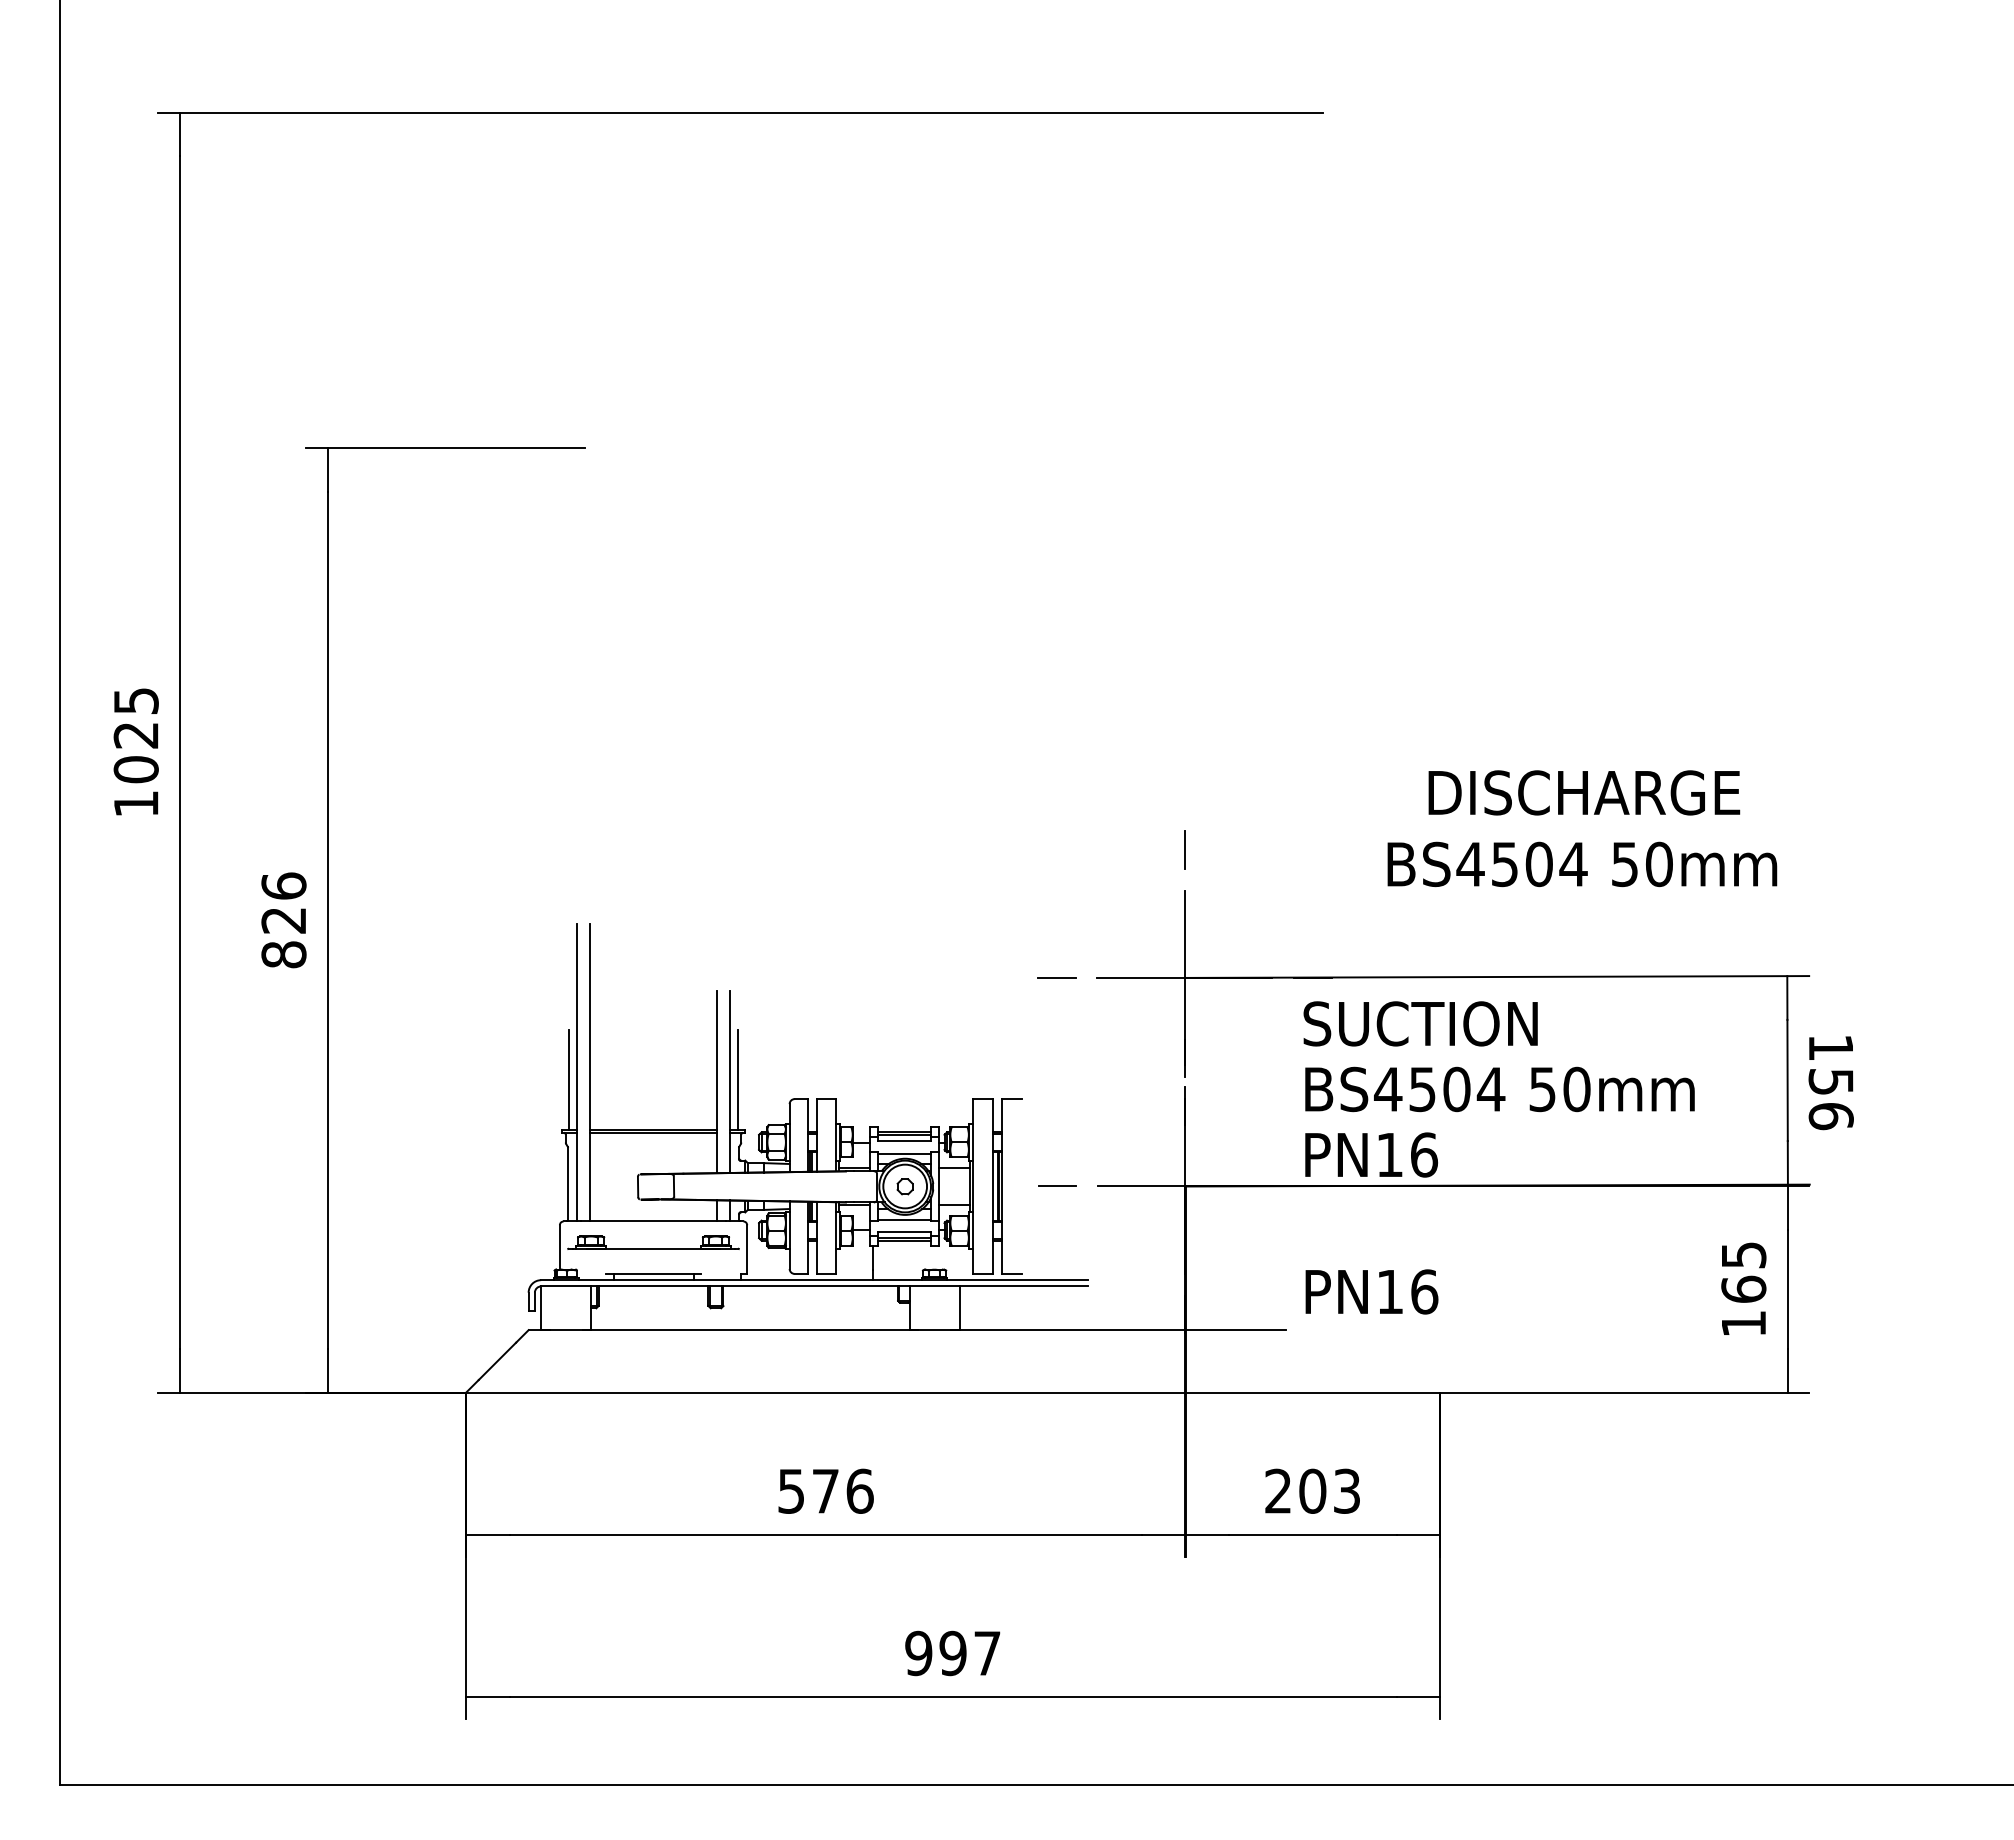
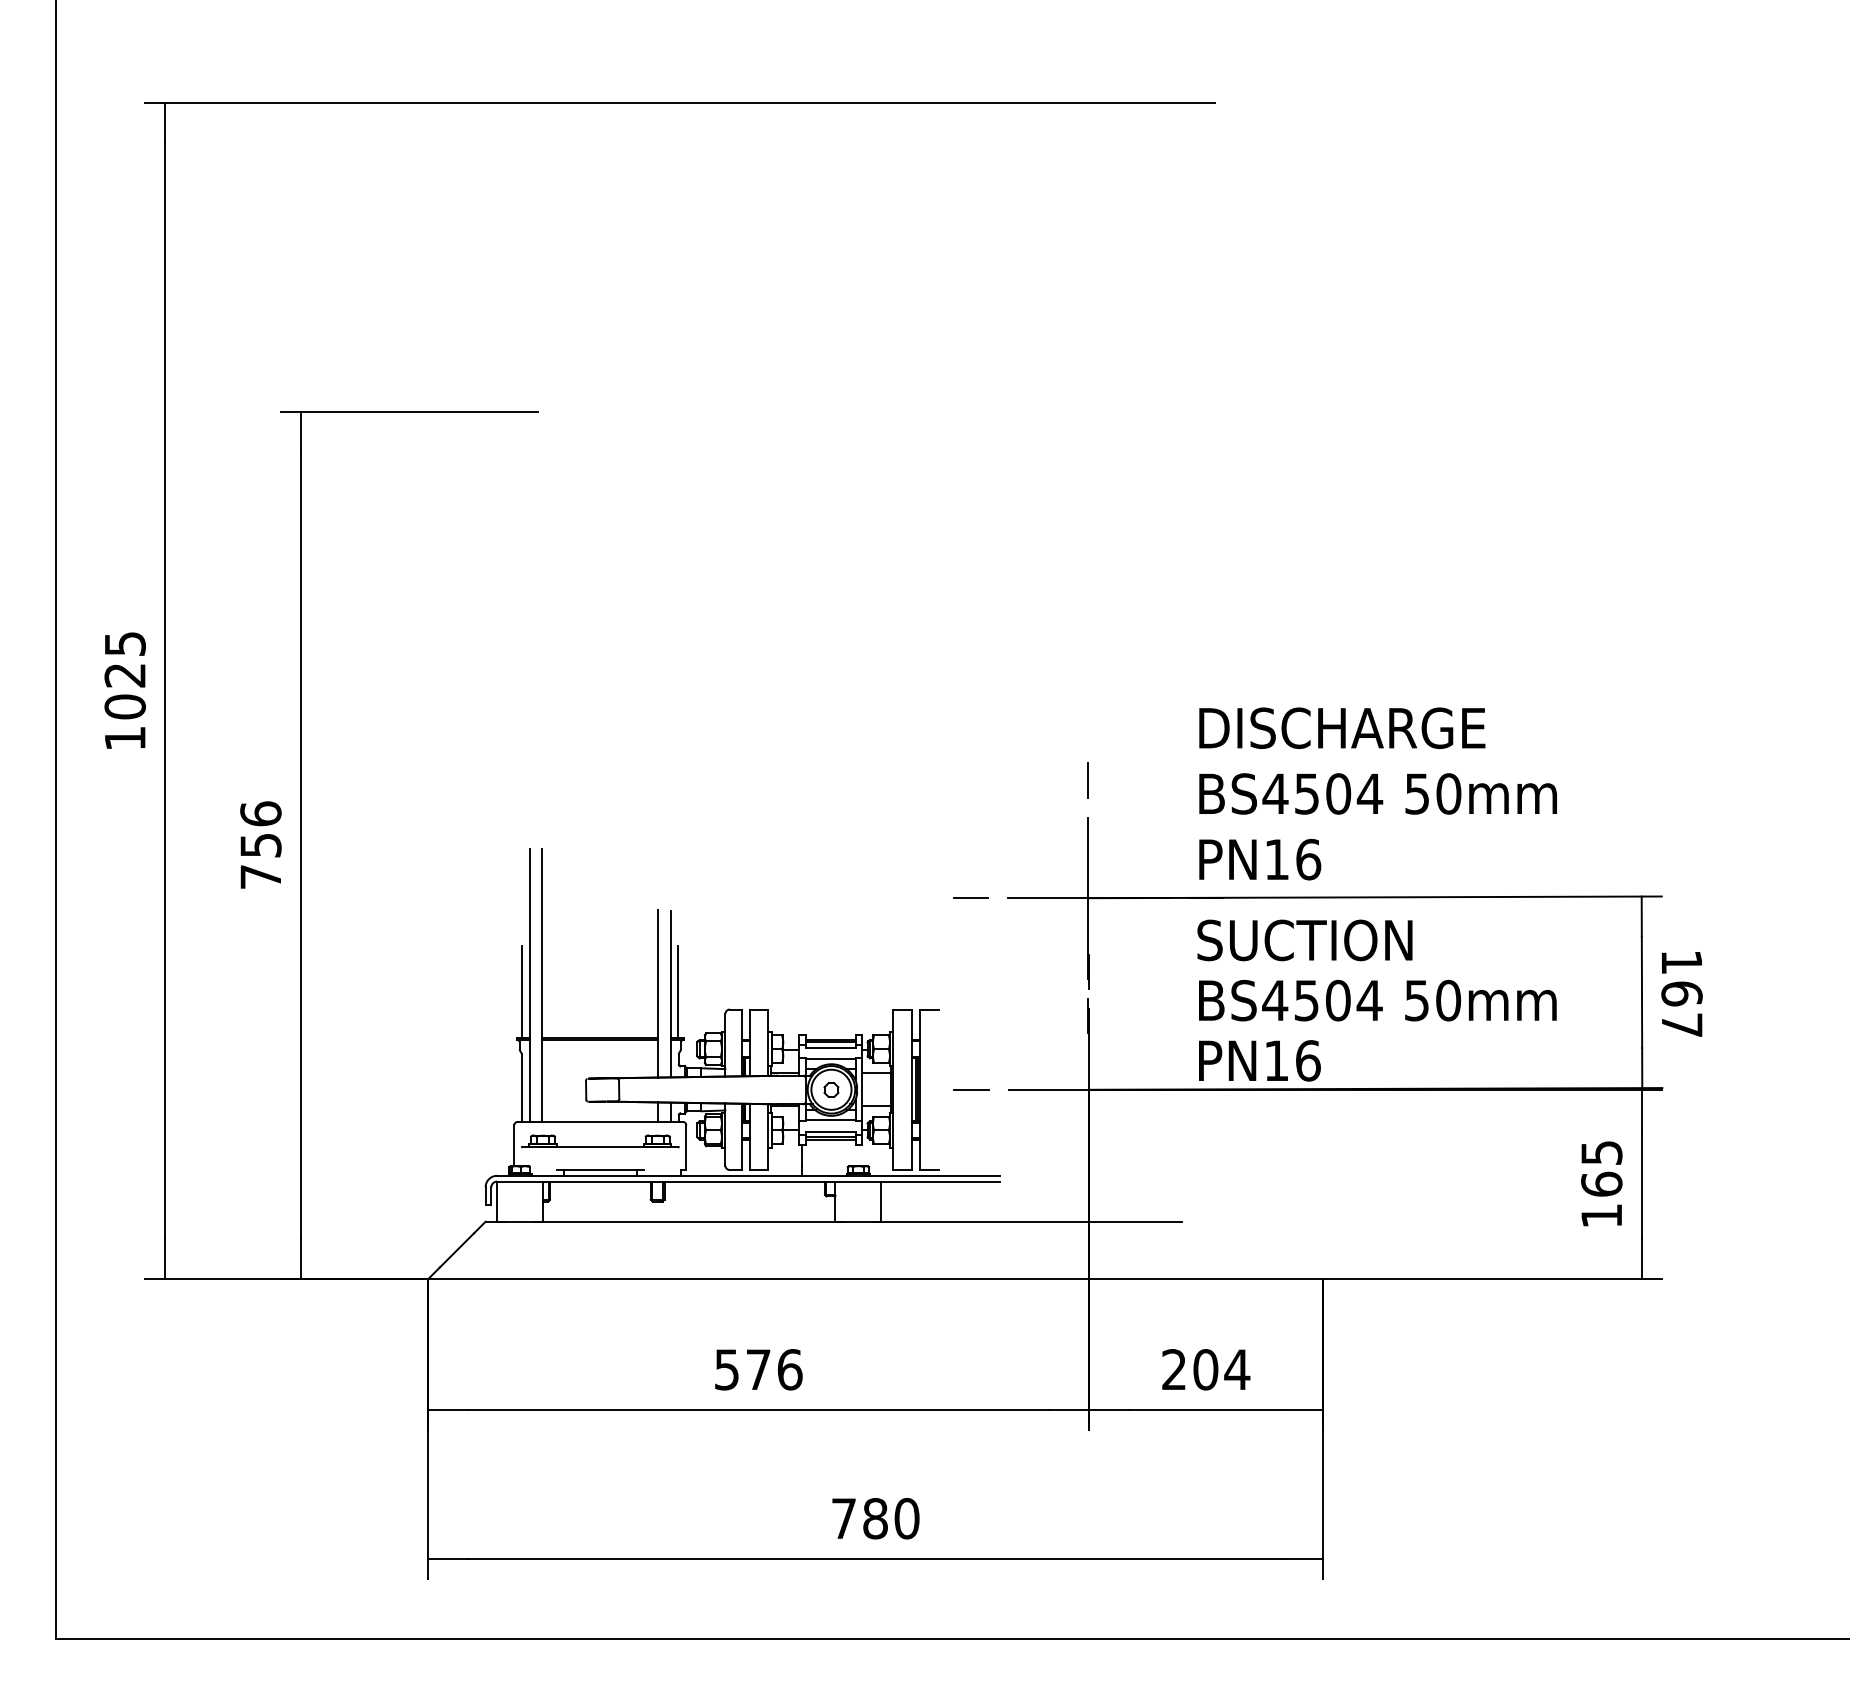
text: (1584, 792) -> (1342, 727), moved
text: (1582, 864) -> (1378, 794), moved
text: (283, 938) -> (260, 861), 826 -> 756
text: (1830, 1099) -> (1681, 1009), 156 -> 167
text: (1371, 1291) -> (1259, 859), moved
text: (1346, 1490) -> (1236, 1369), 203 -> 204
text: (953, 1653) -> (875, 1518), 997 -> 780

